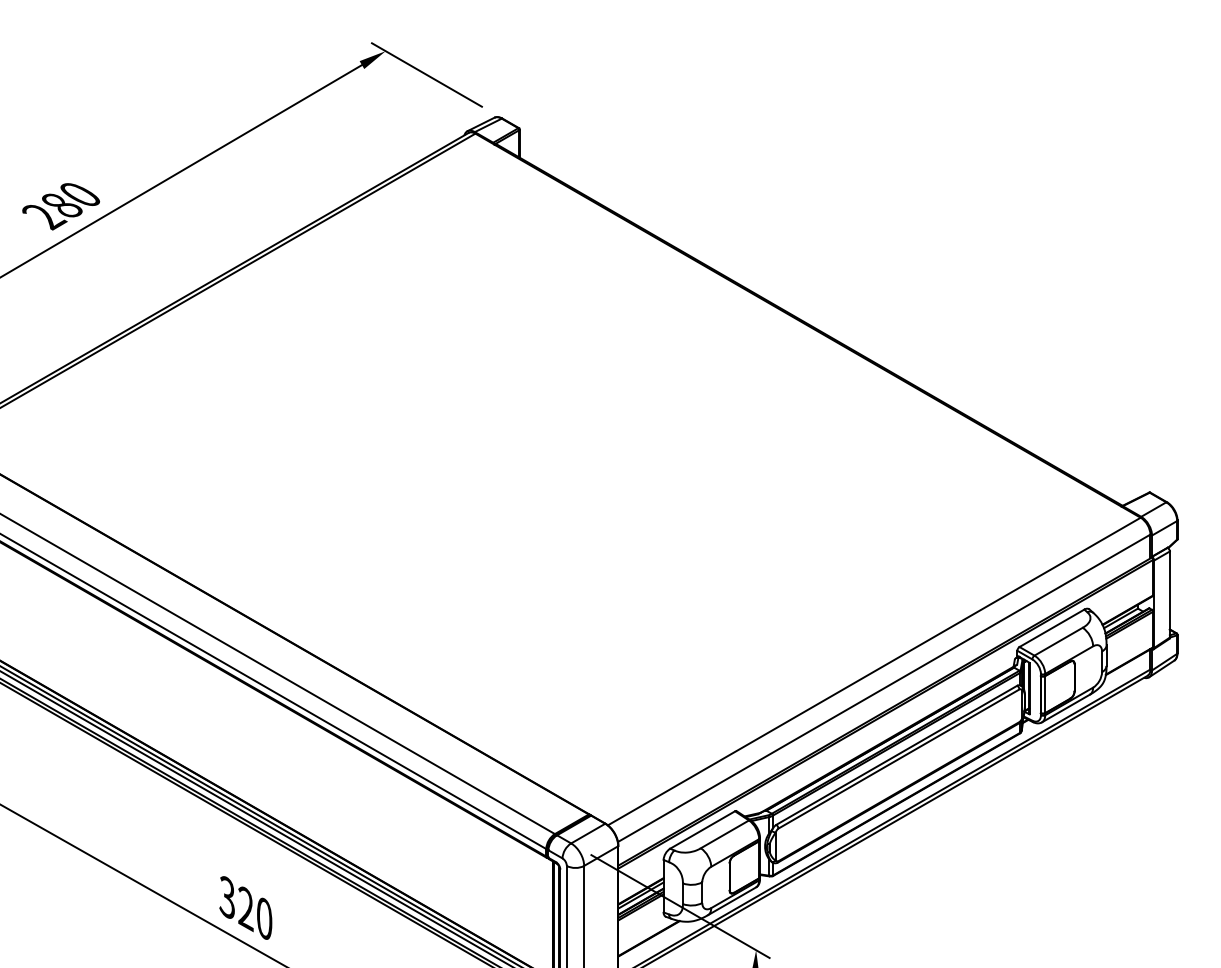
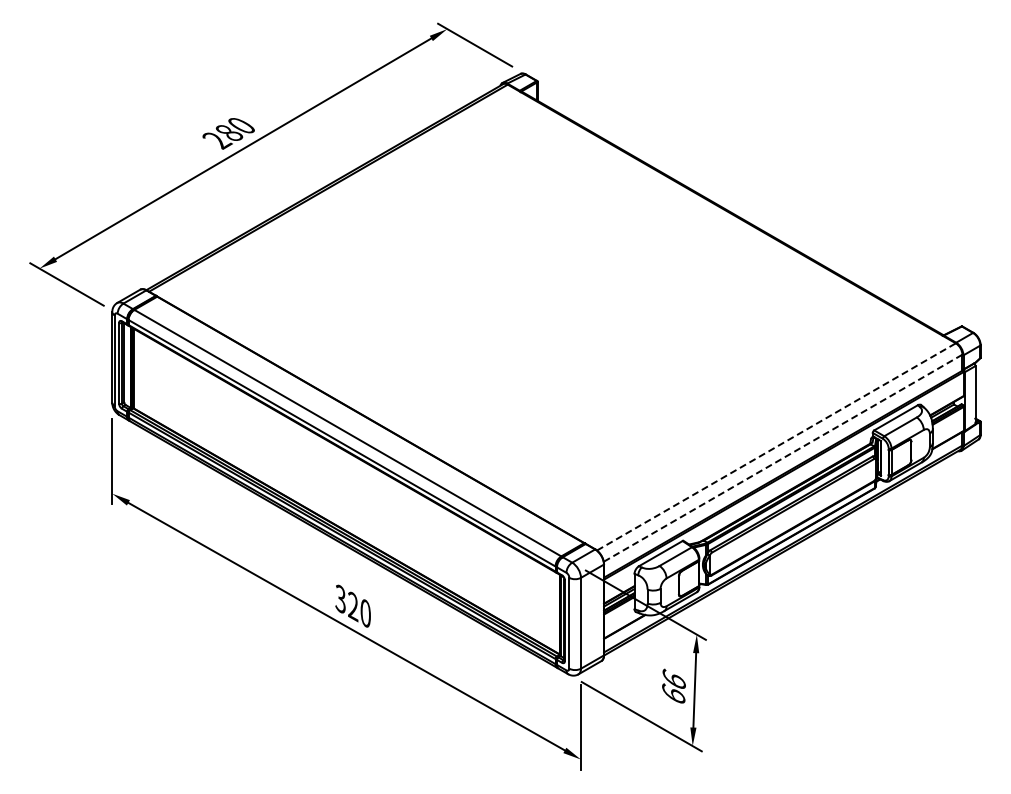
line: (874, 670) -> (776, 446), solid -> dashed
line: (884, 687) -> (783, 457), solid -> dashed

